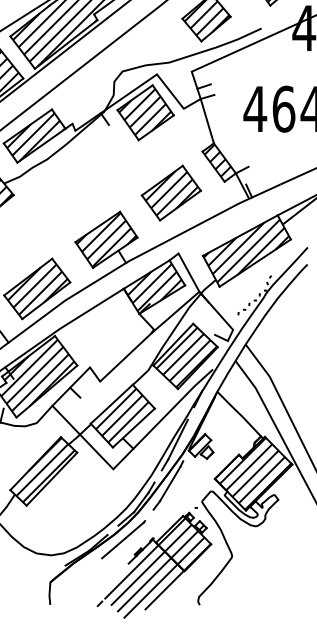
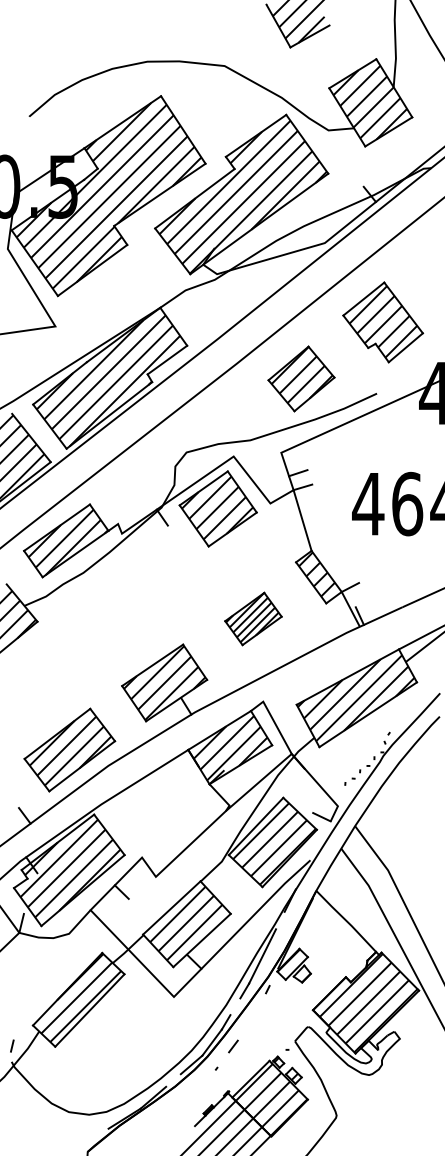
part: (171, 192) -> (253, 618), size x0.7
line: (169, 483) -> (251, 1016), removed
line: (122, 539) -> (186, 1093), removed

